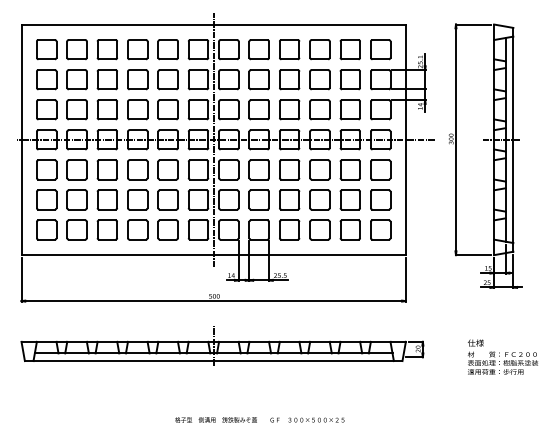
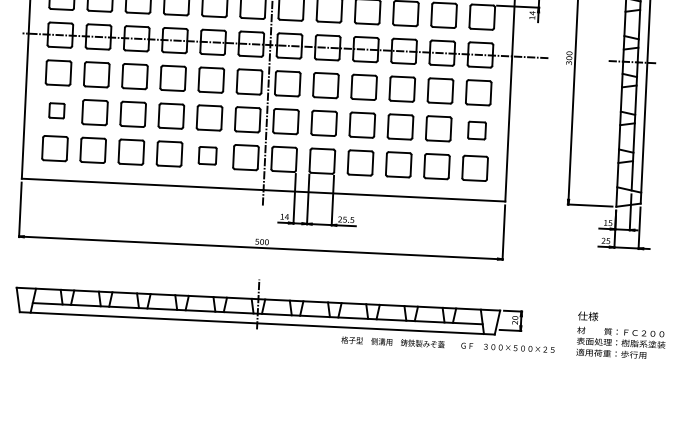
part: (46, 199) -> (56, 110), size x0.6
part: (380, 199) -> (476, 130), size x0.7
part: (167, 229) -> (206, 155), size x0.7
text: (259, 419) -> (447, 344), moved

